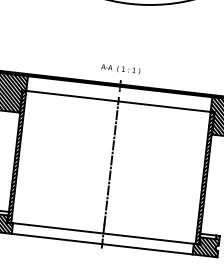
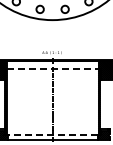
line: (118, 100) -> (52, 68), solid -> dashed
line: (103, 233) -> (52, 134), solid -> dashed

